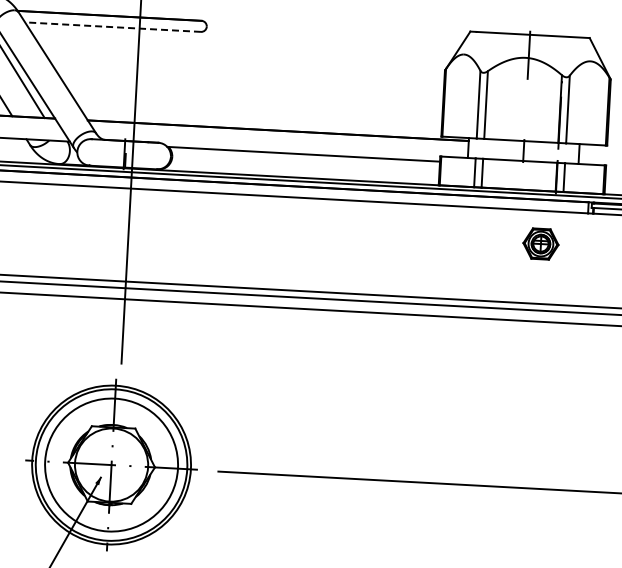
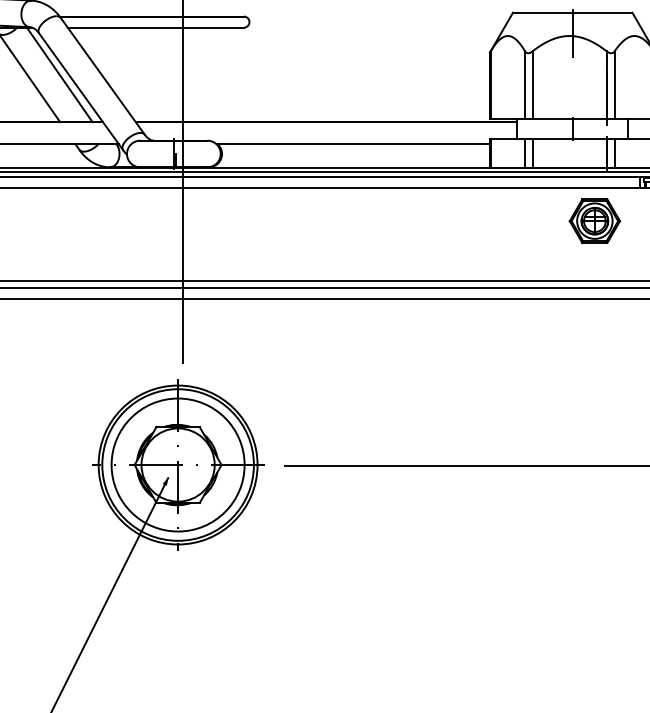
line: (112, 26) -> (155, 27), dashed -> solid
part: (540, 243) -> (594, 220), size x1.43

